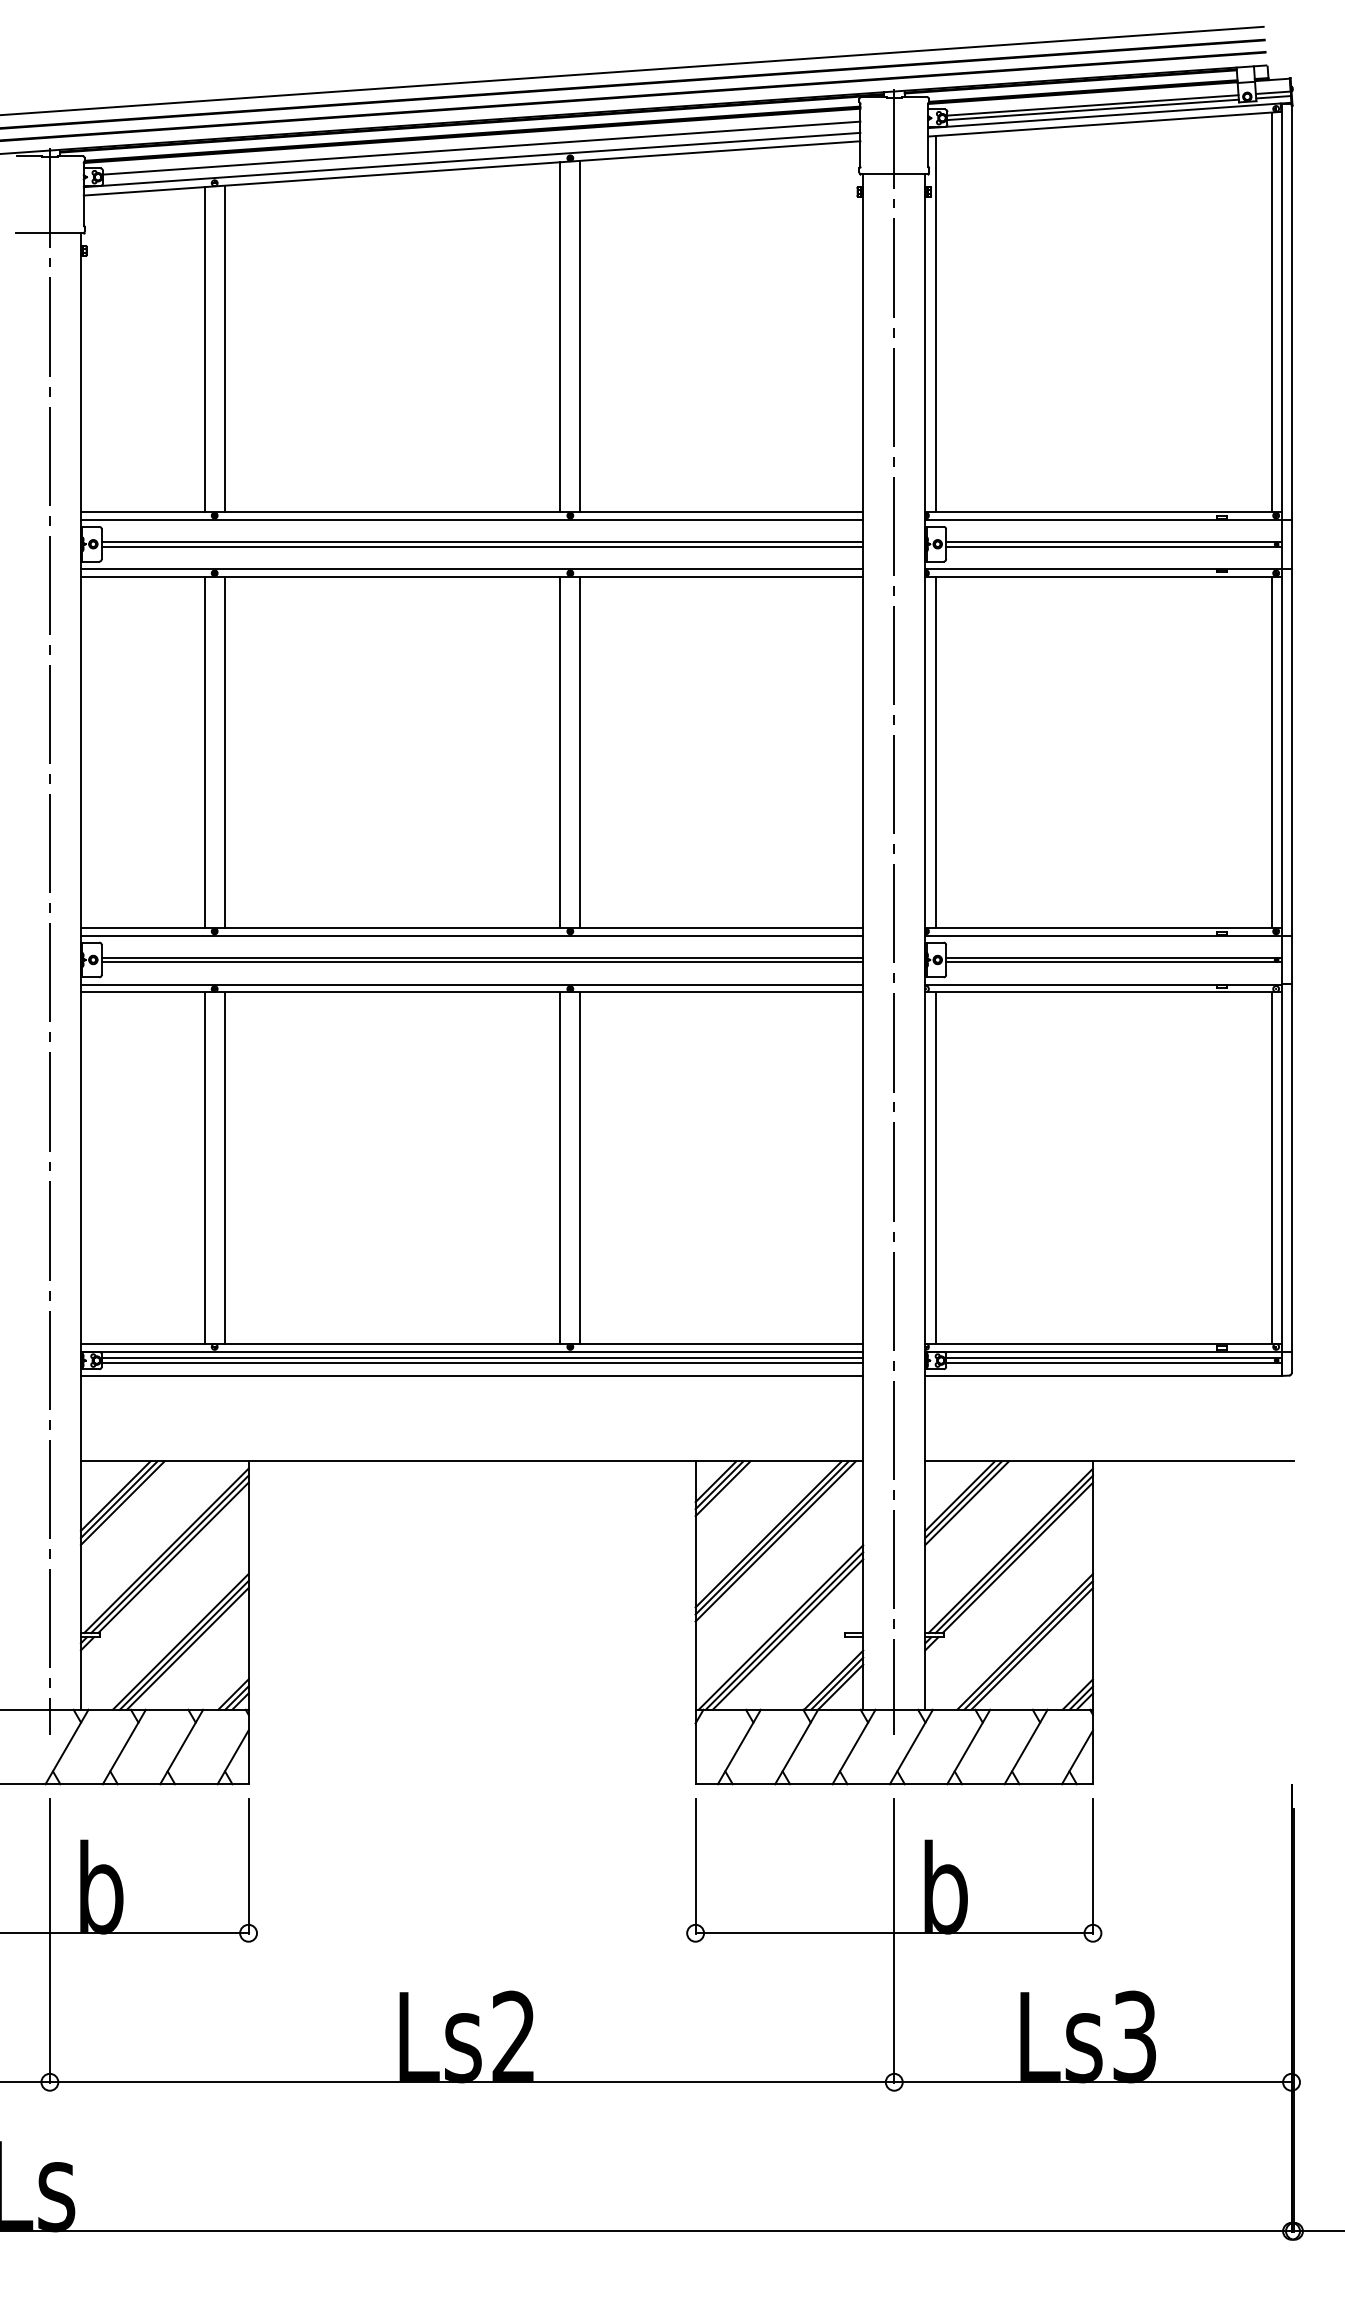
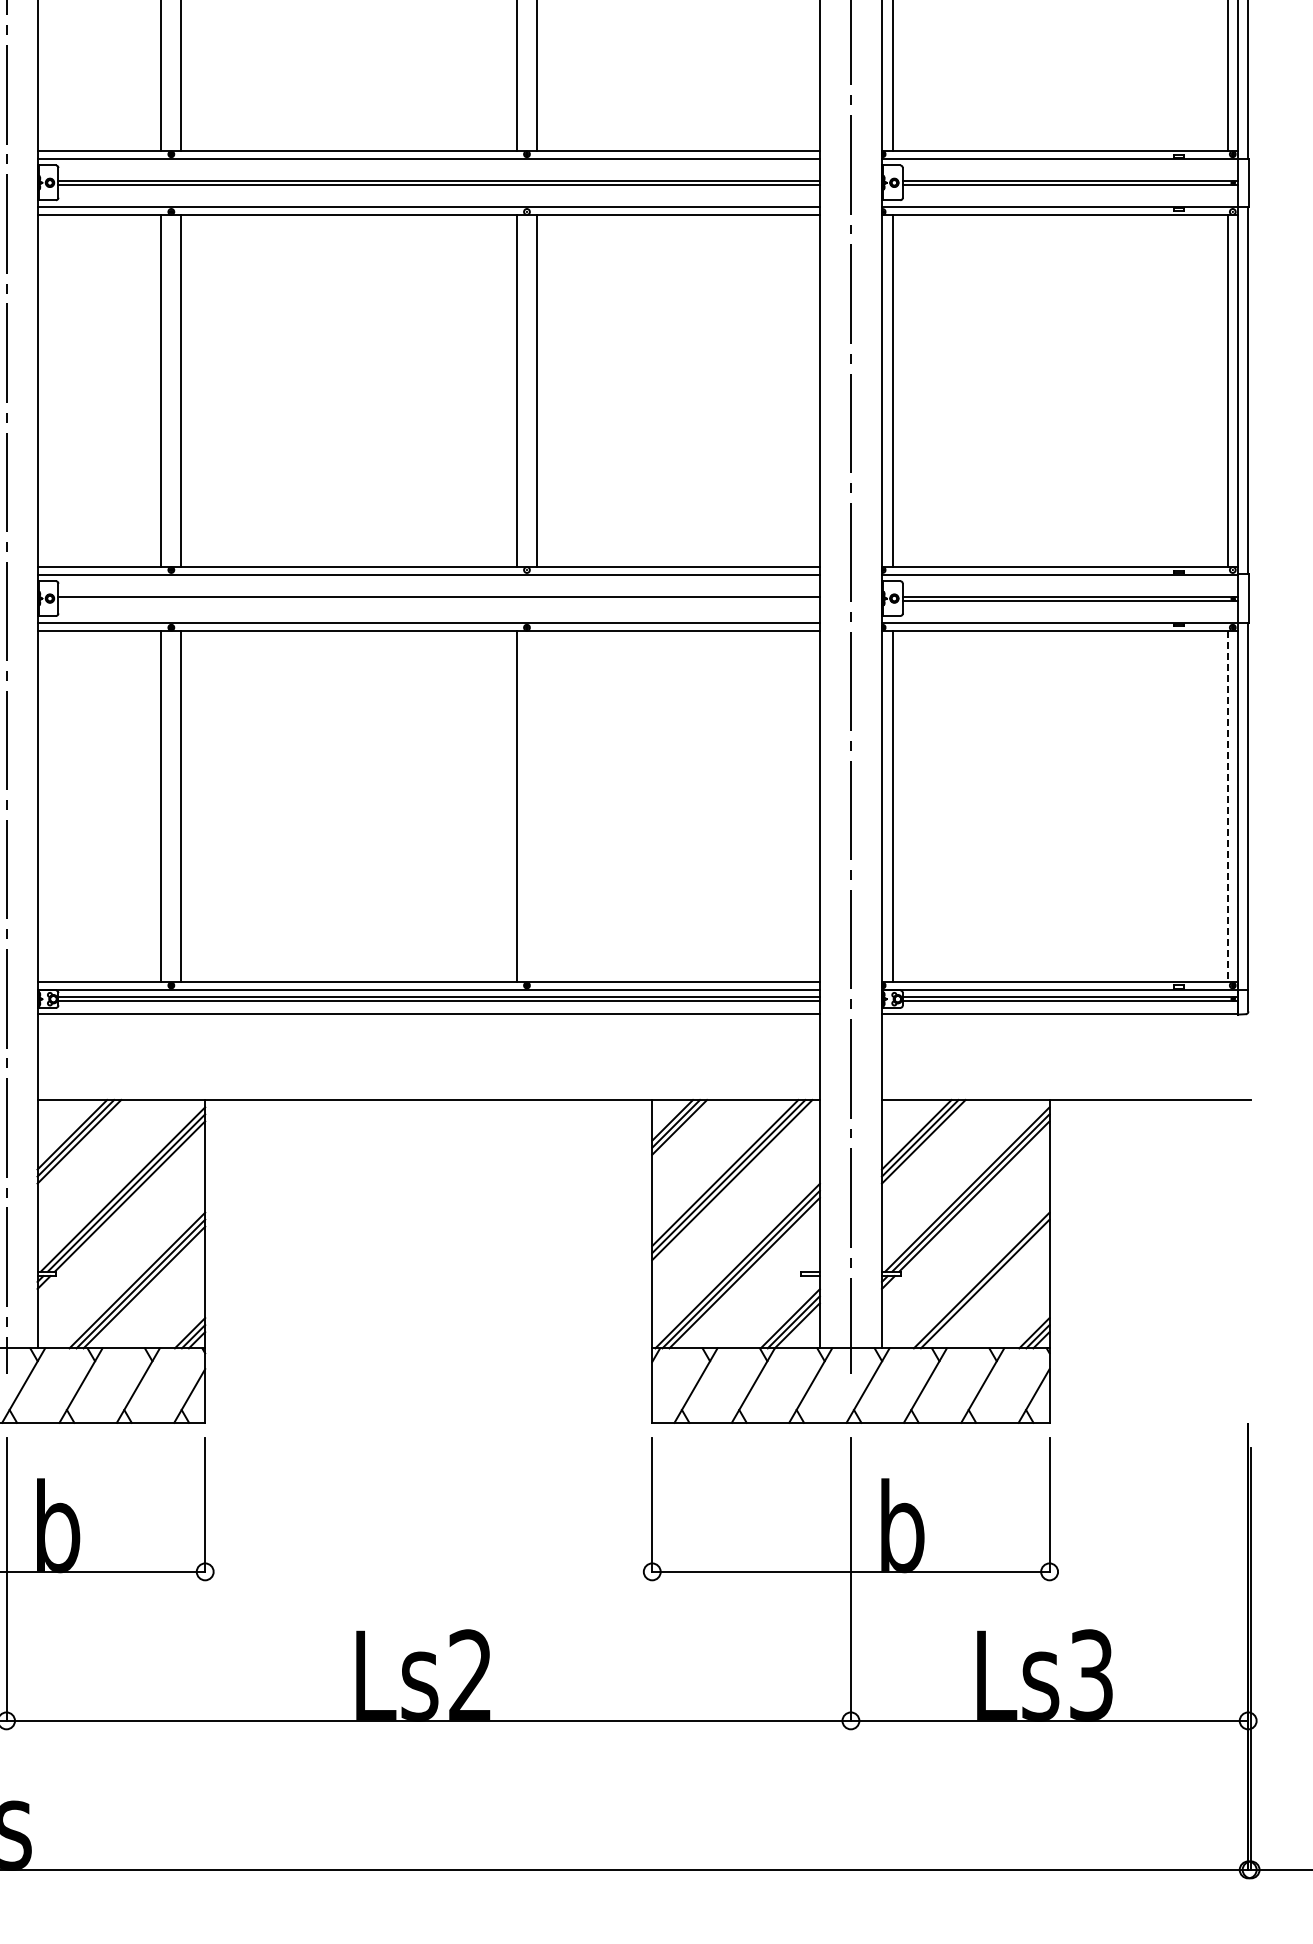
line: (482, 962) -> (439, 601), removed
line: (580, 1167) -> (537, 806), removed
line: (1271, 1167) -> (1228, 806), solid -> dashed
line: (1031, 1648) -> (988, 1287), removed

